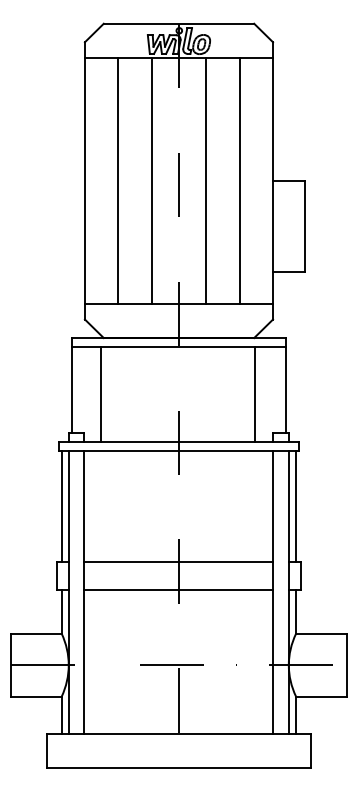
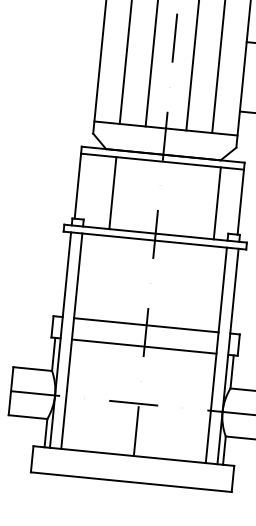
line: (101, 394) -> (113, 193), moved
line: (61, 506) -> (61, 274), removed
line: (296, 506) -> (240, 291), removed

